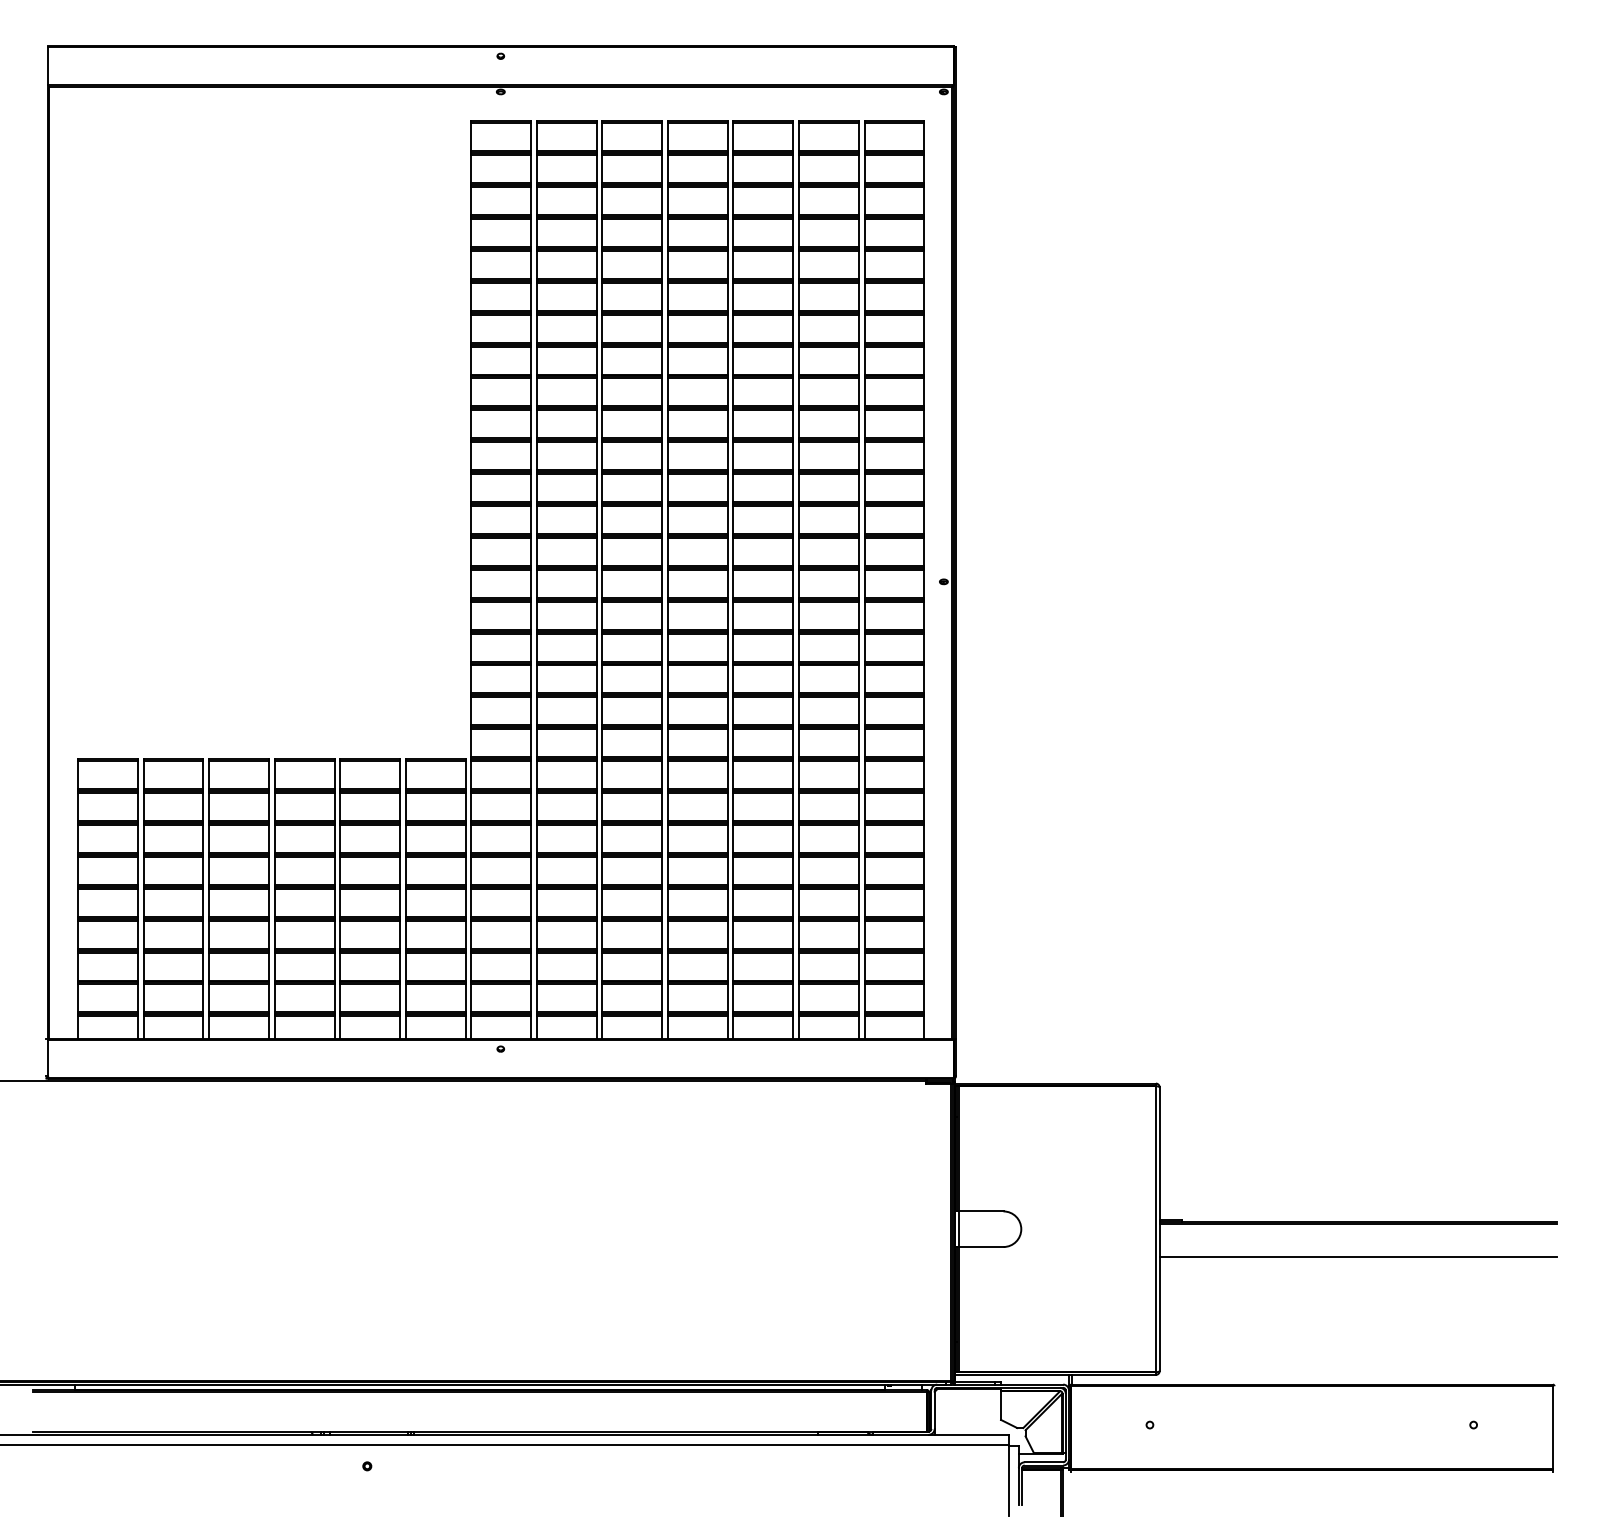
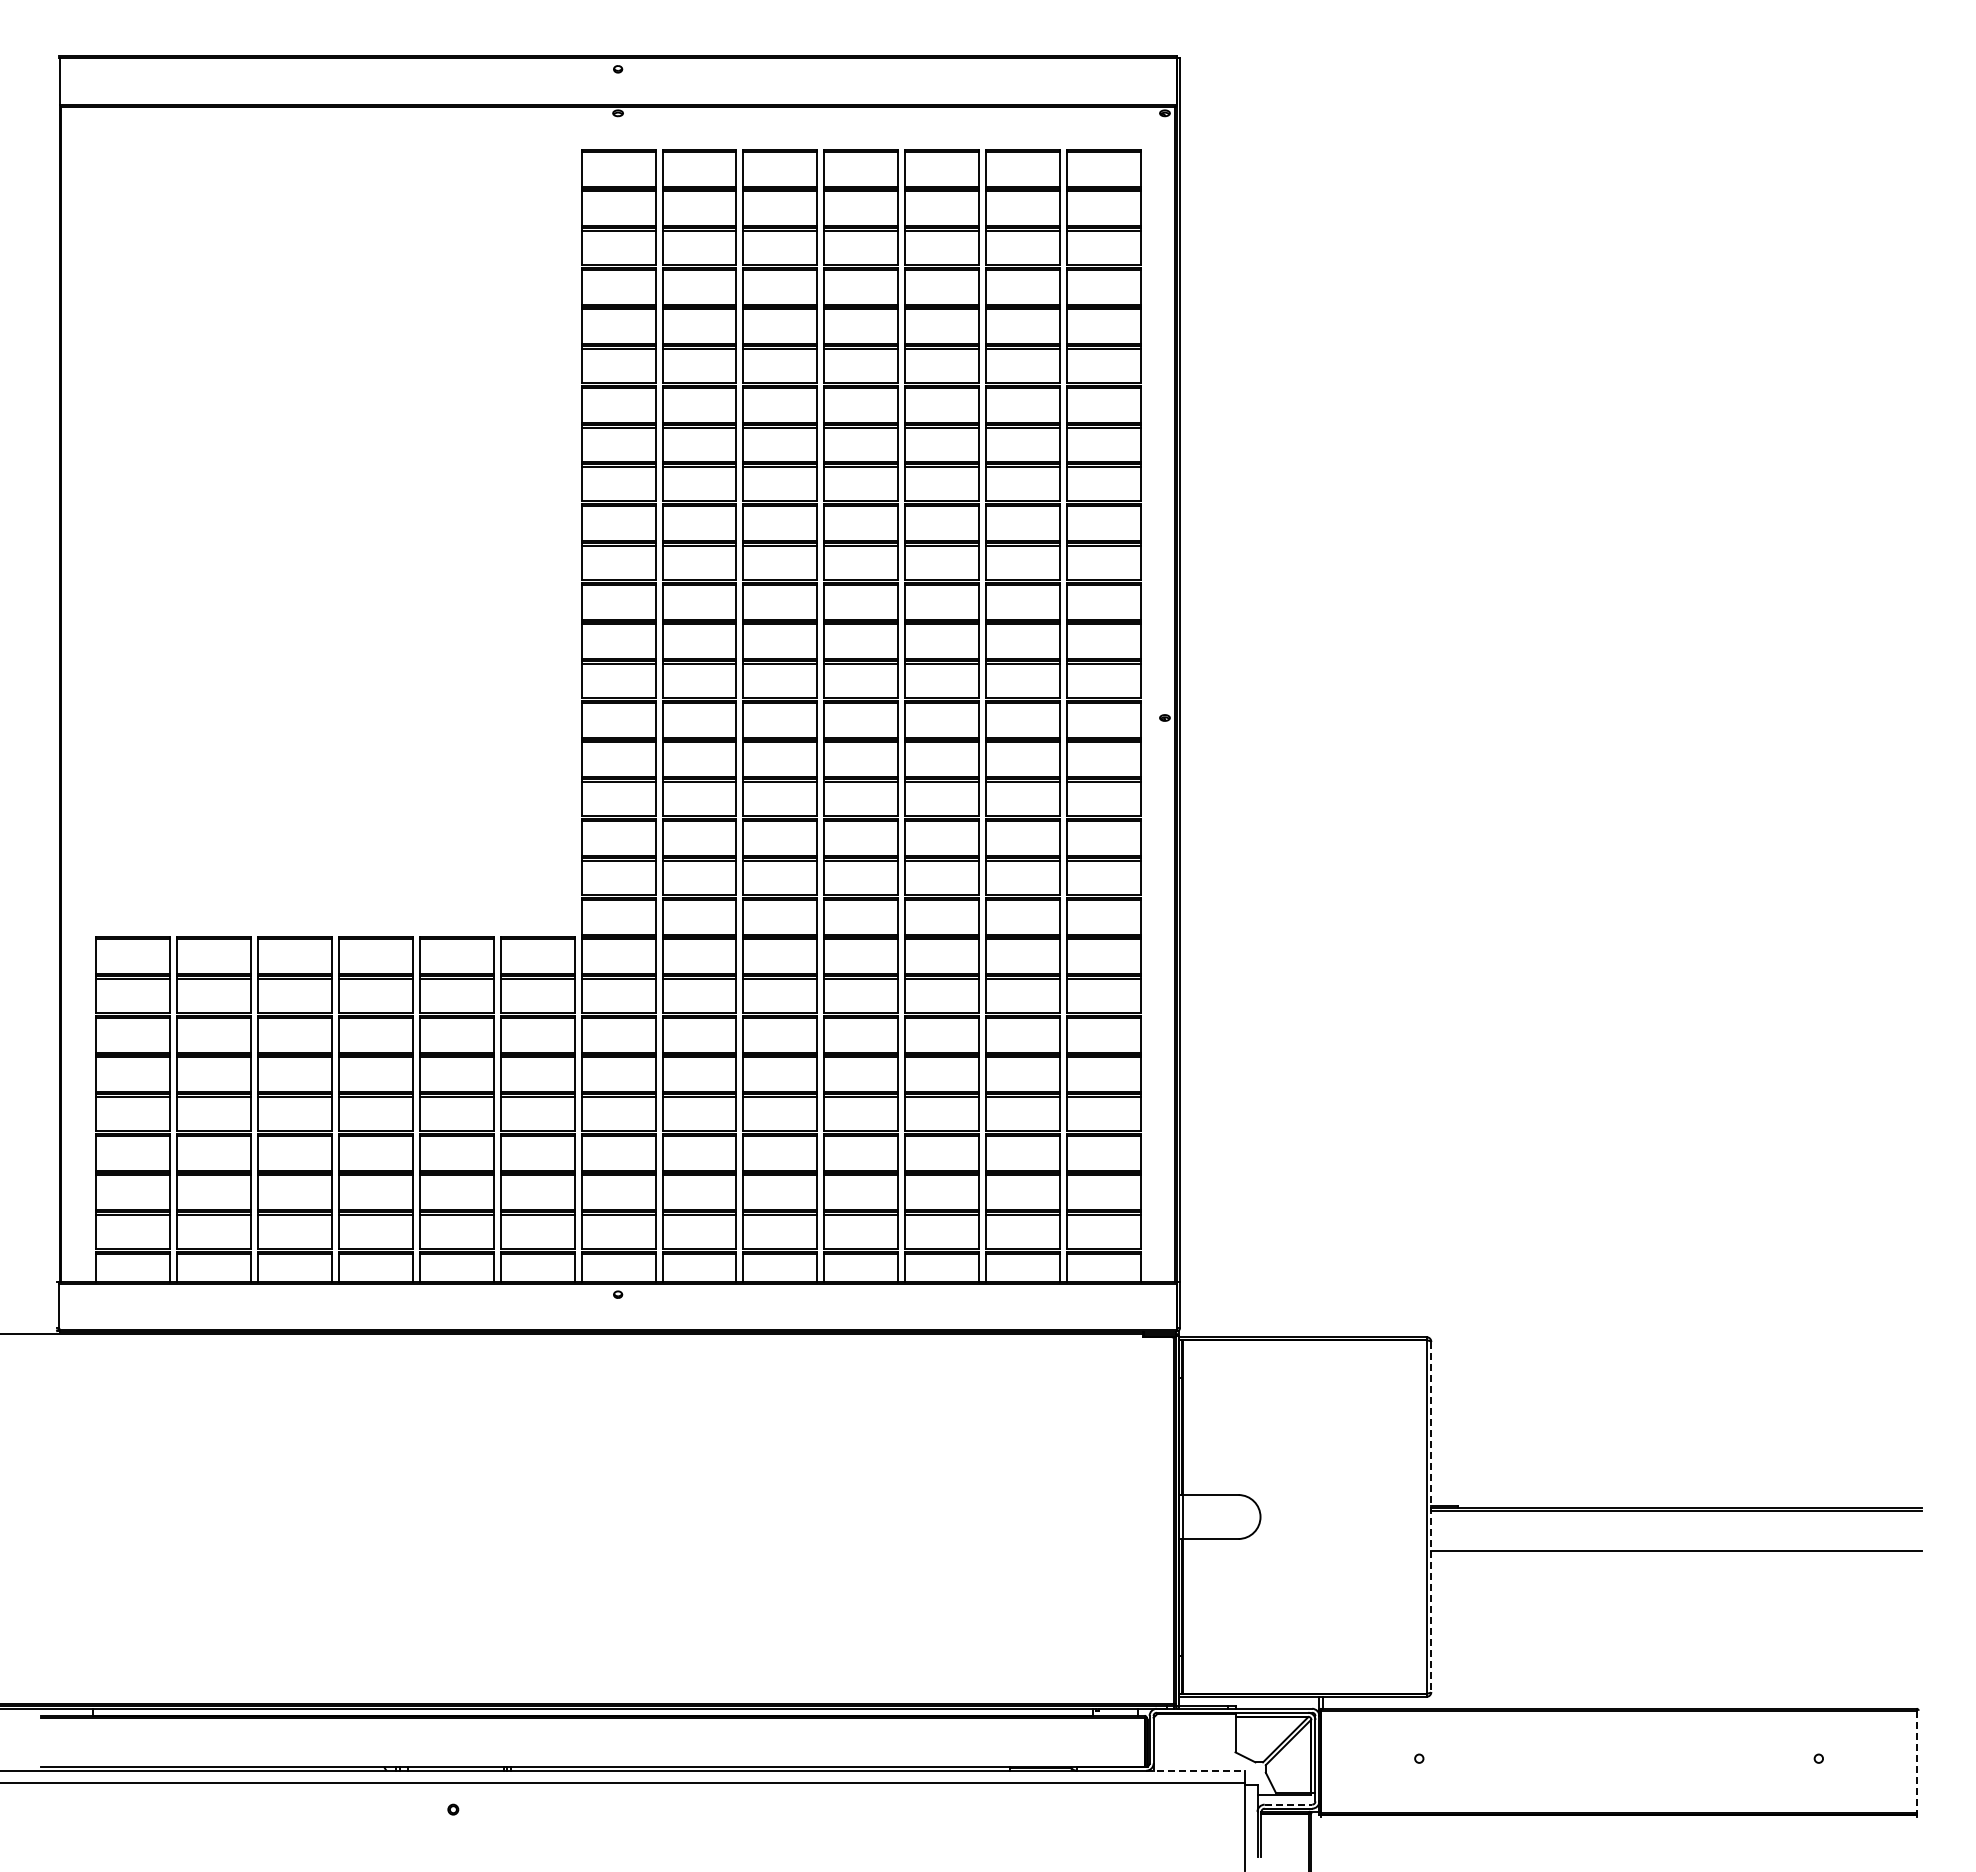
line: (1159, 1229) -> (1431, 1517), solid -> dashed
line: (1552, 1427) -> (1916, 1761), solid -> dashed
line: (969, 1434) -> (1196, 1770), solid -> dashed
line: (1043, 1462) -> (1288, 1804), solid -> dashed

